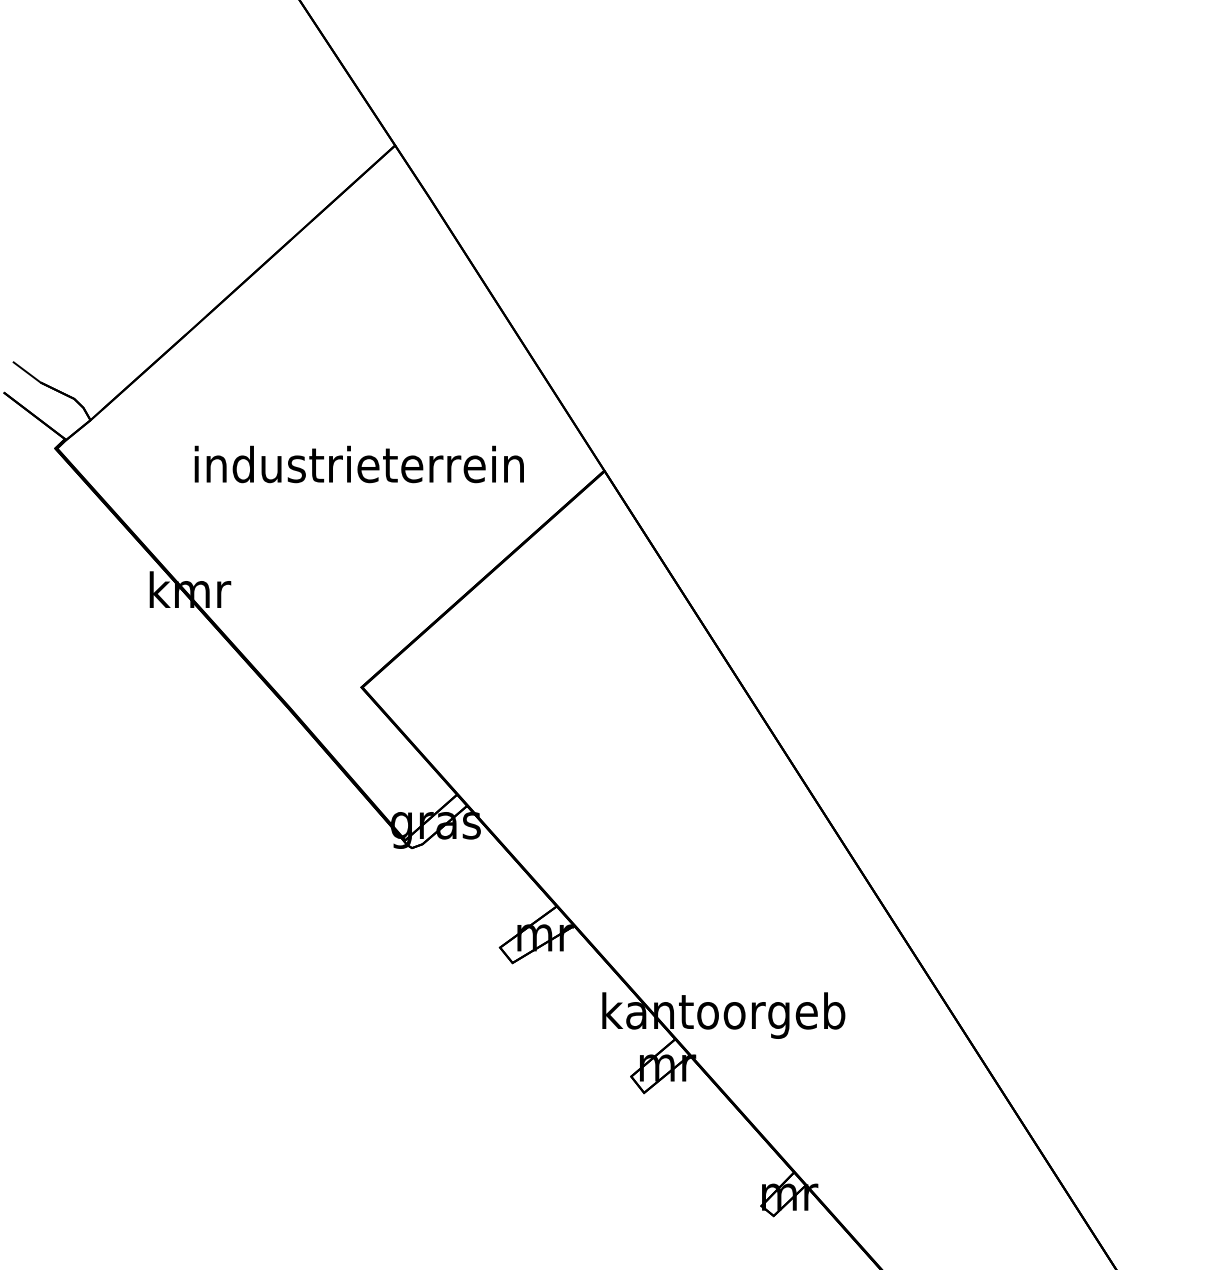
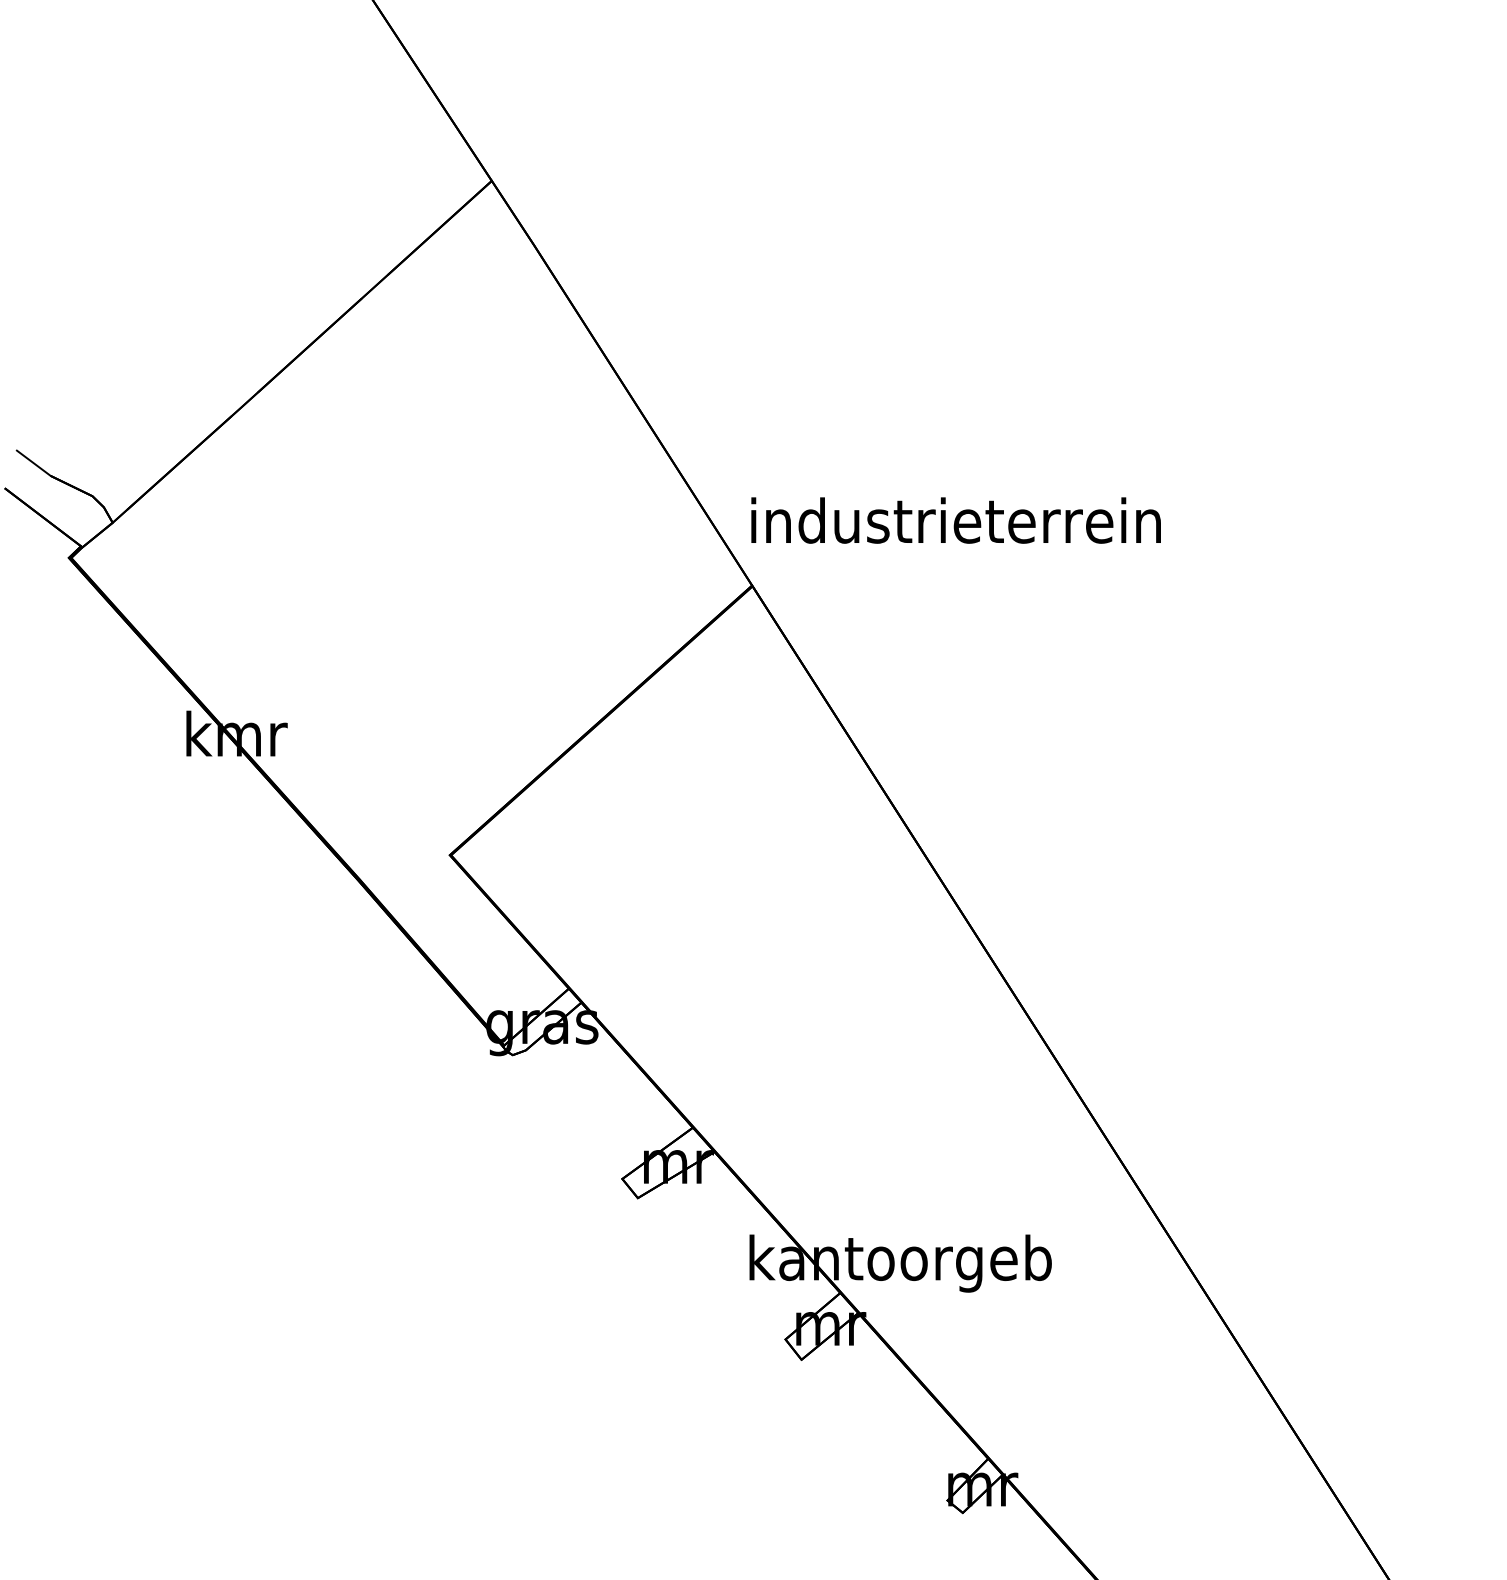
text: (358, 464) -> (955, 520), moved

